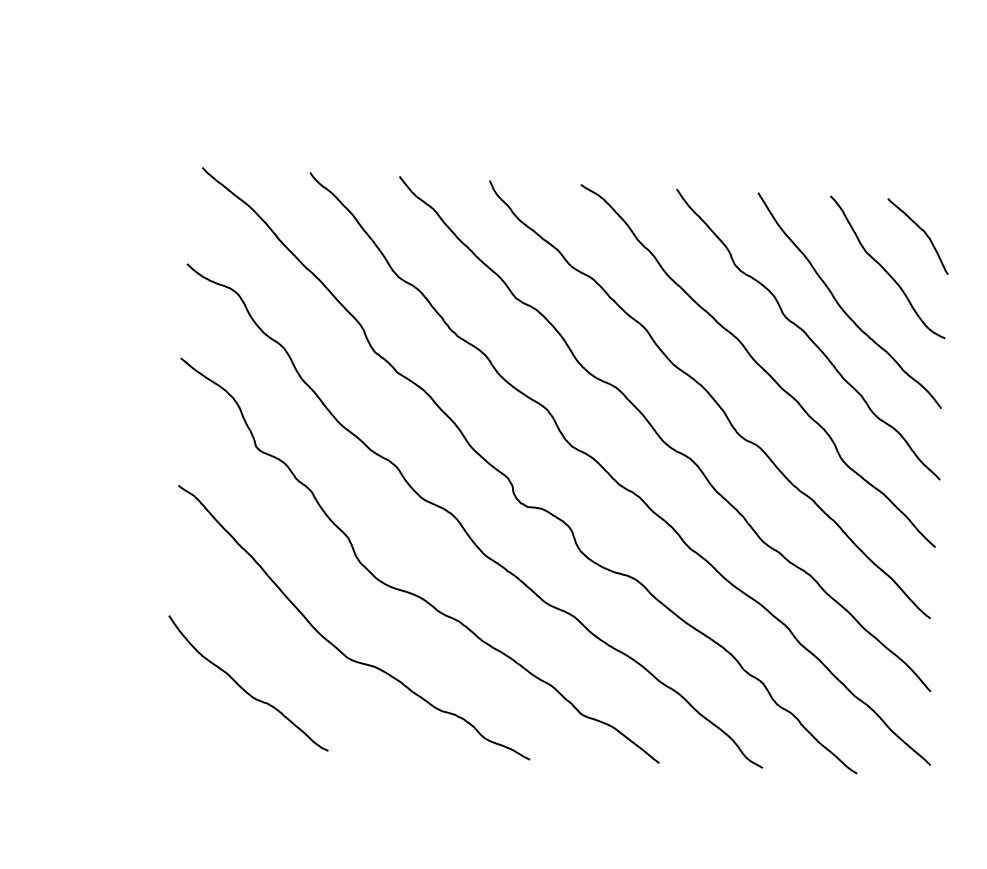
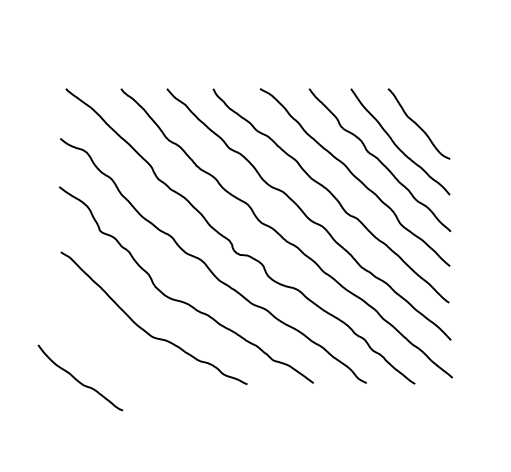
curve: (919, 230) -> (434, 104), removed
curve: (242, 686) -> (77, 379), moved

